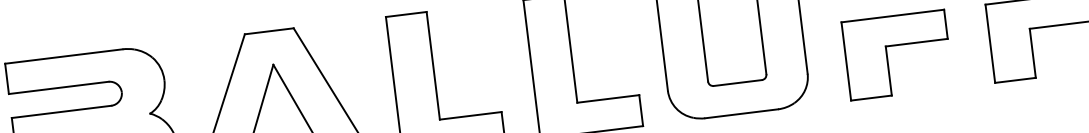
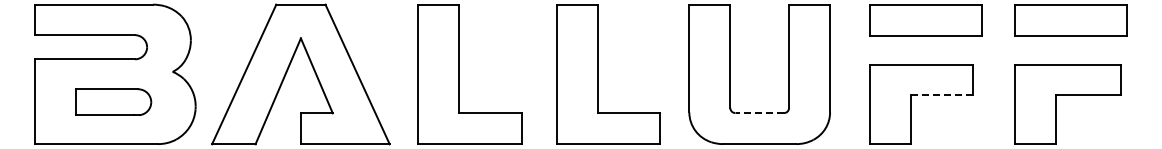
line: (917, 42) -> (942, 94), solid -> dashed
line: (737, 83) -> (759, 113), solid -> dashed

